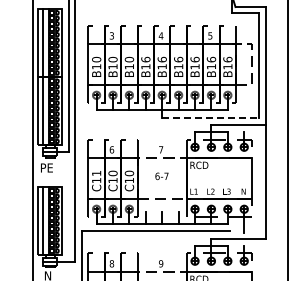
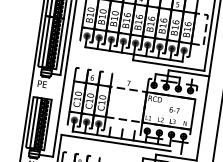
line: (210, 118) -> (168, 65), dashed -> solid
text: (96, 173) -> (78, 93), C11 -> C10
text: (161, 176) -> (174, 110), moved

